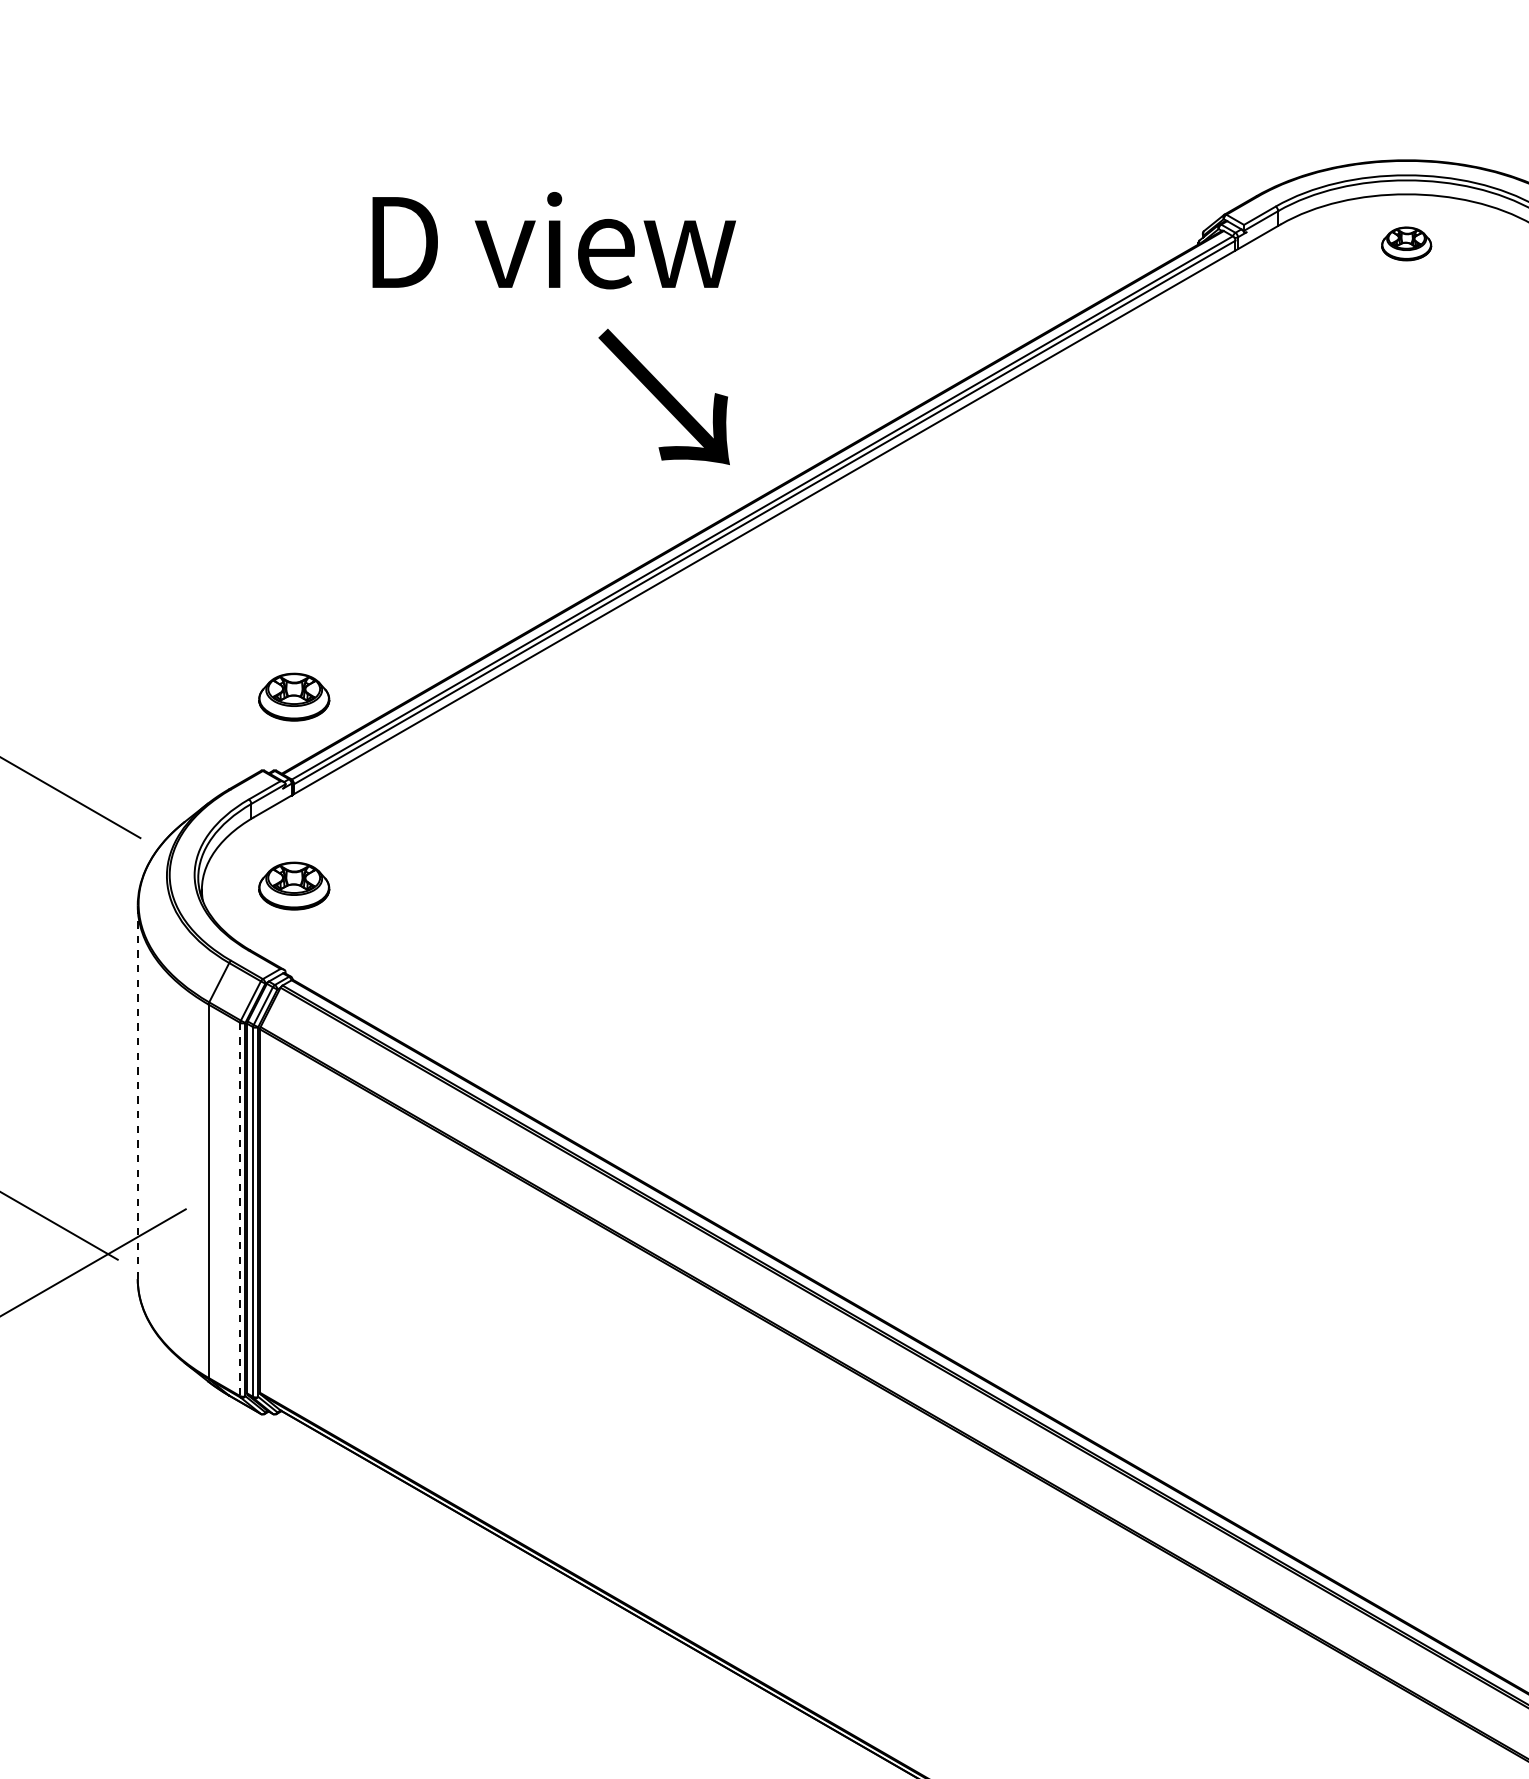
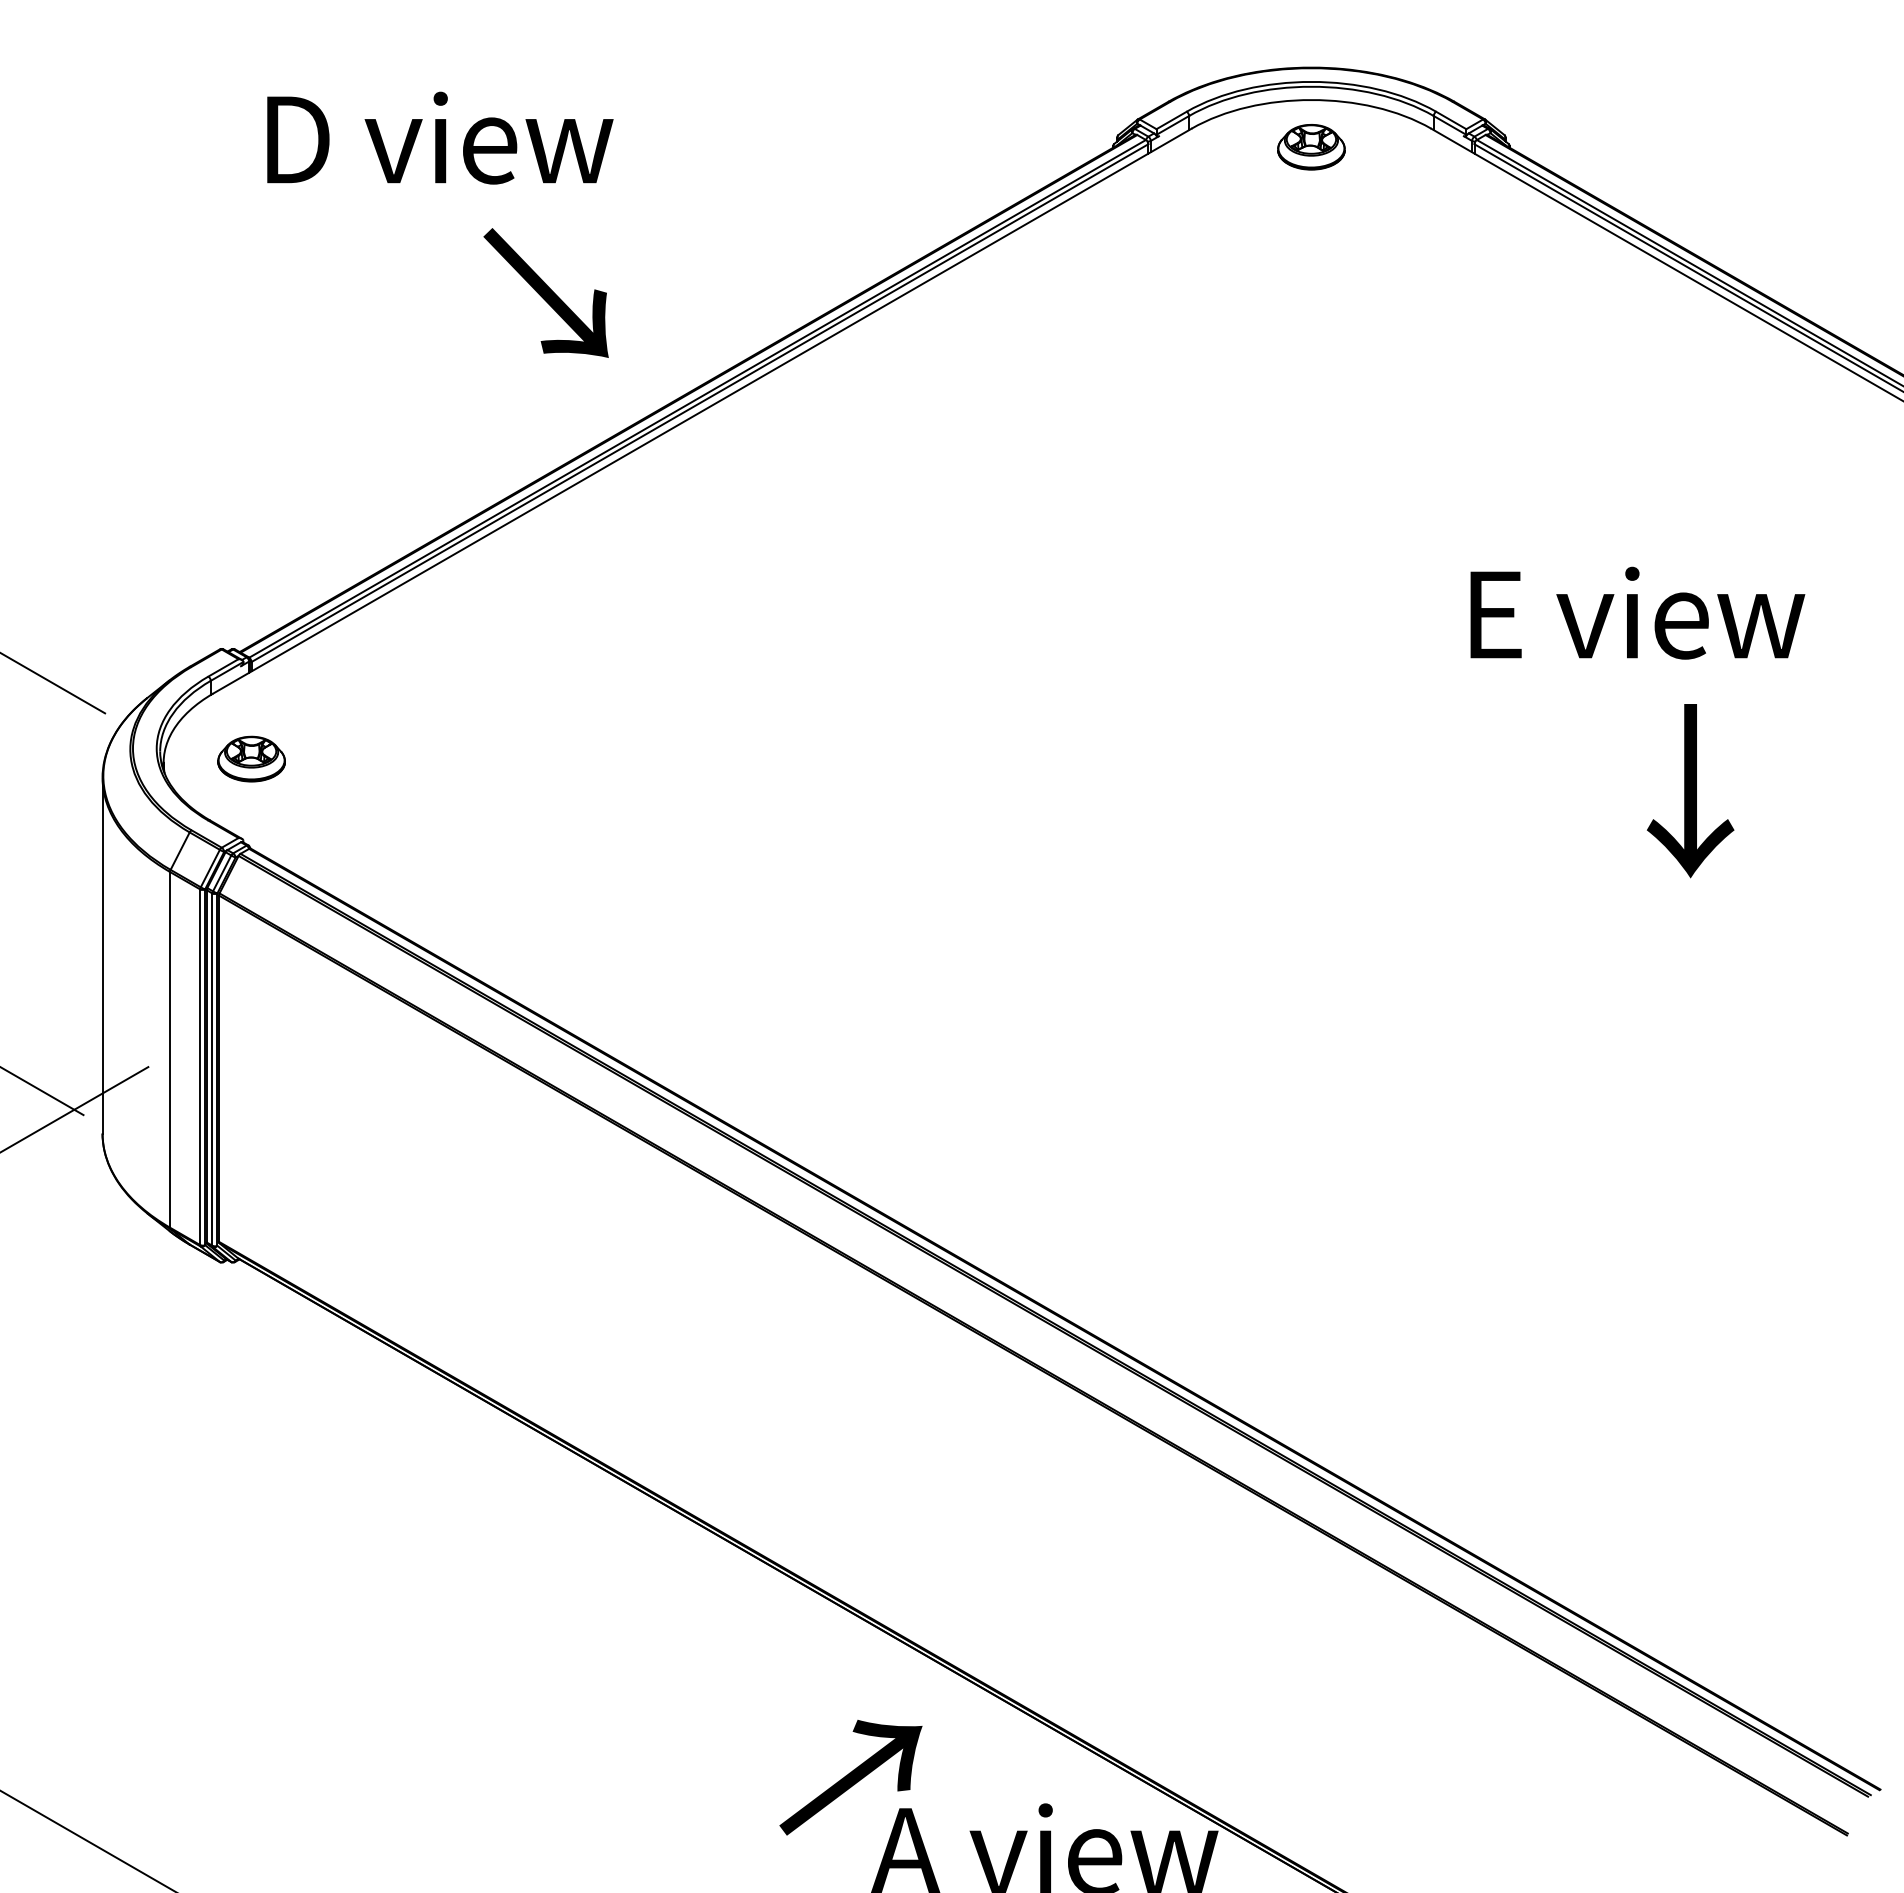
text: (554, 239) -> (440, 137), moved
part: (1406, 244) -> (1311, 147), size x1.43
text: (663, 396) -> (545, 292), moved
part: (294, 696) -> (251, 578), removed
line: (137, 1092) -> (102, 955), dashed -> solid
line: (240, 1209) -> (200, 1067), dashed -> solid

